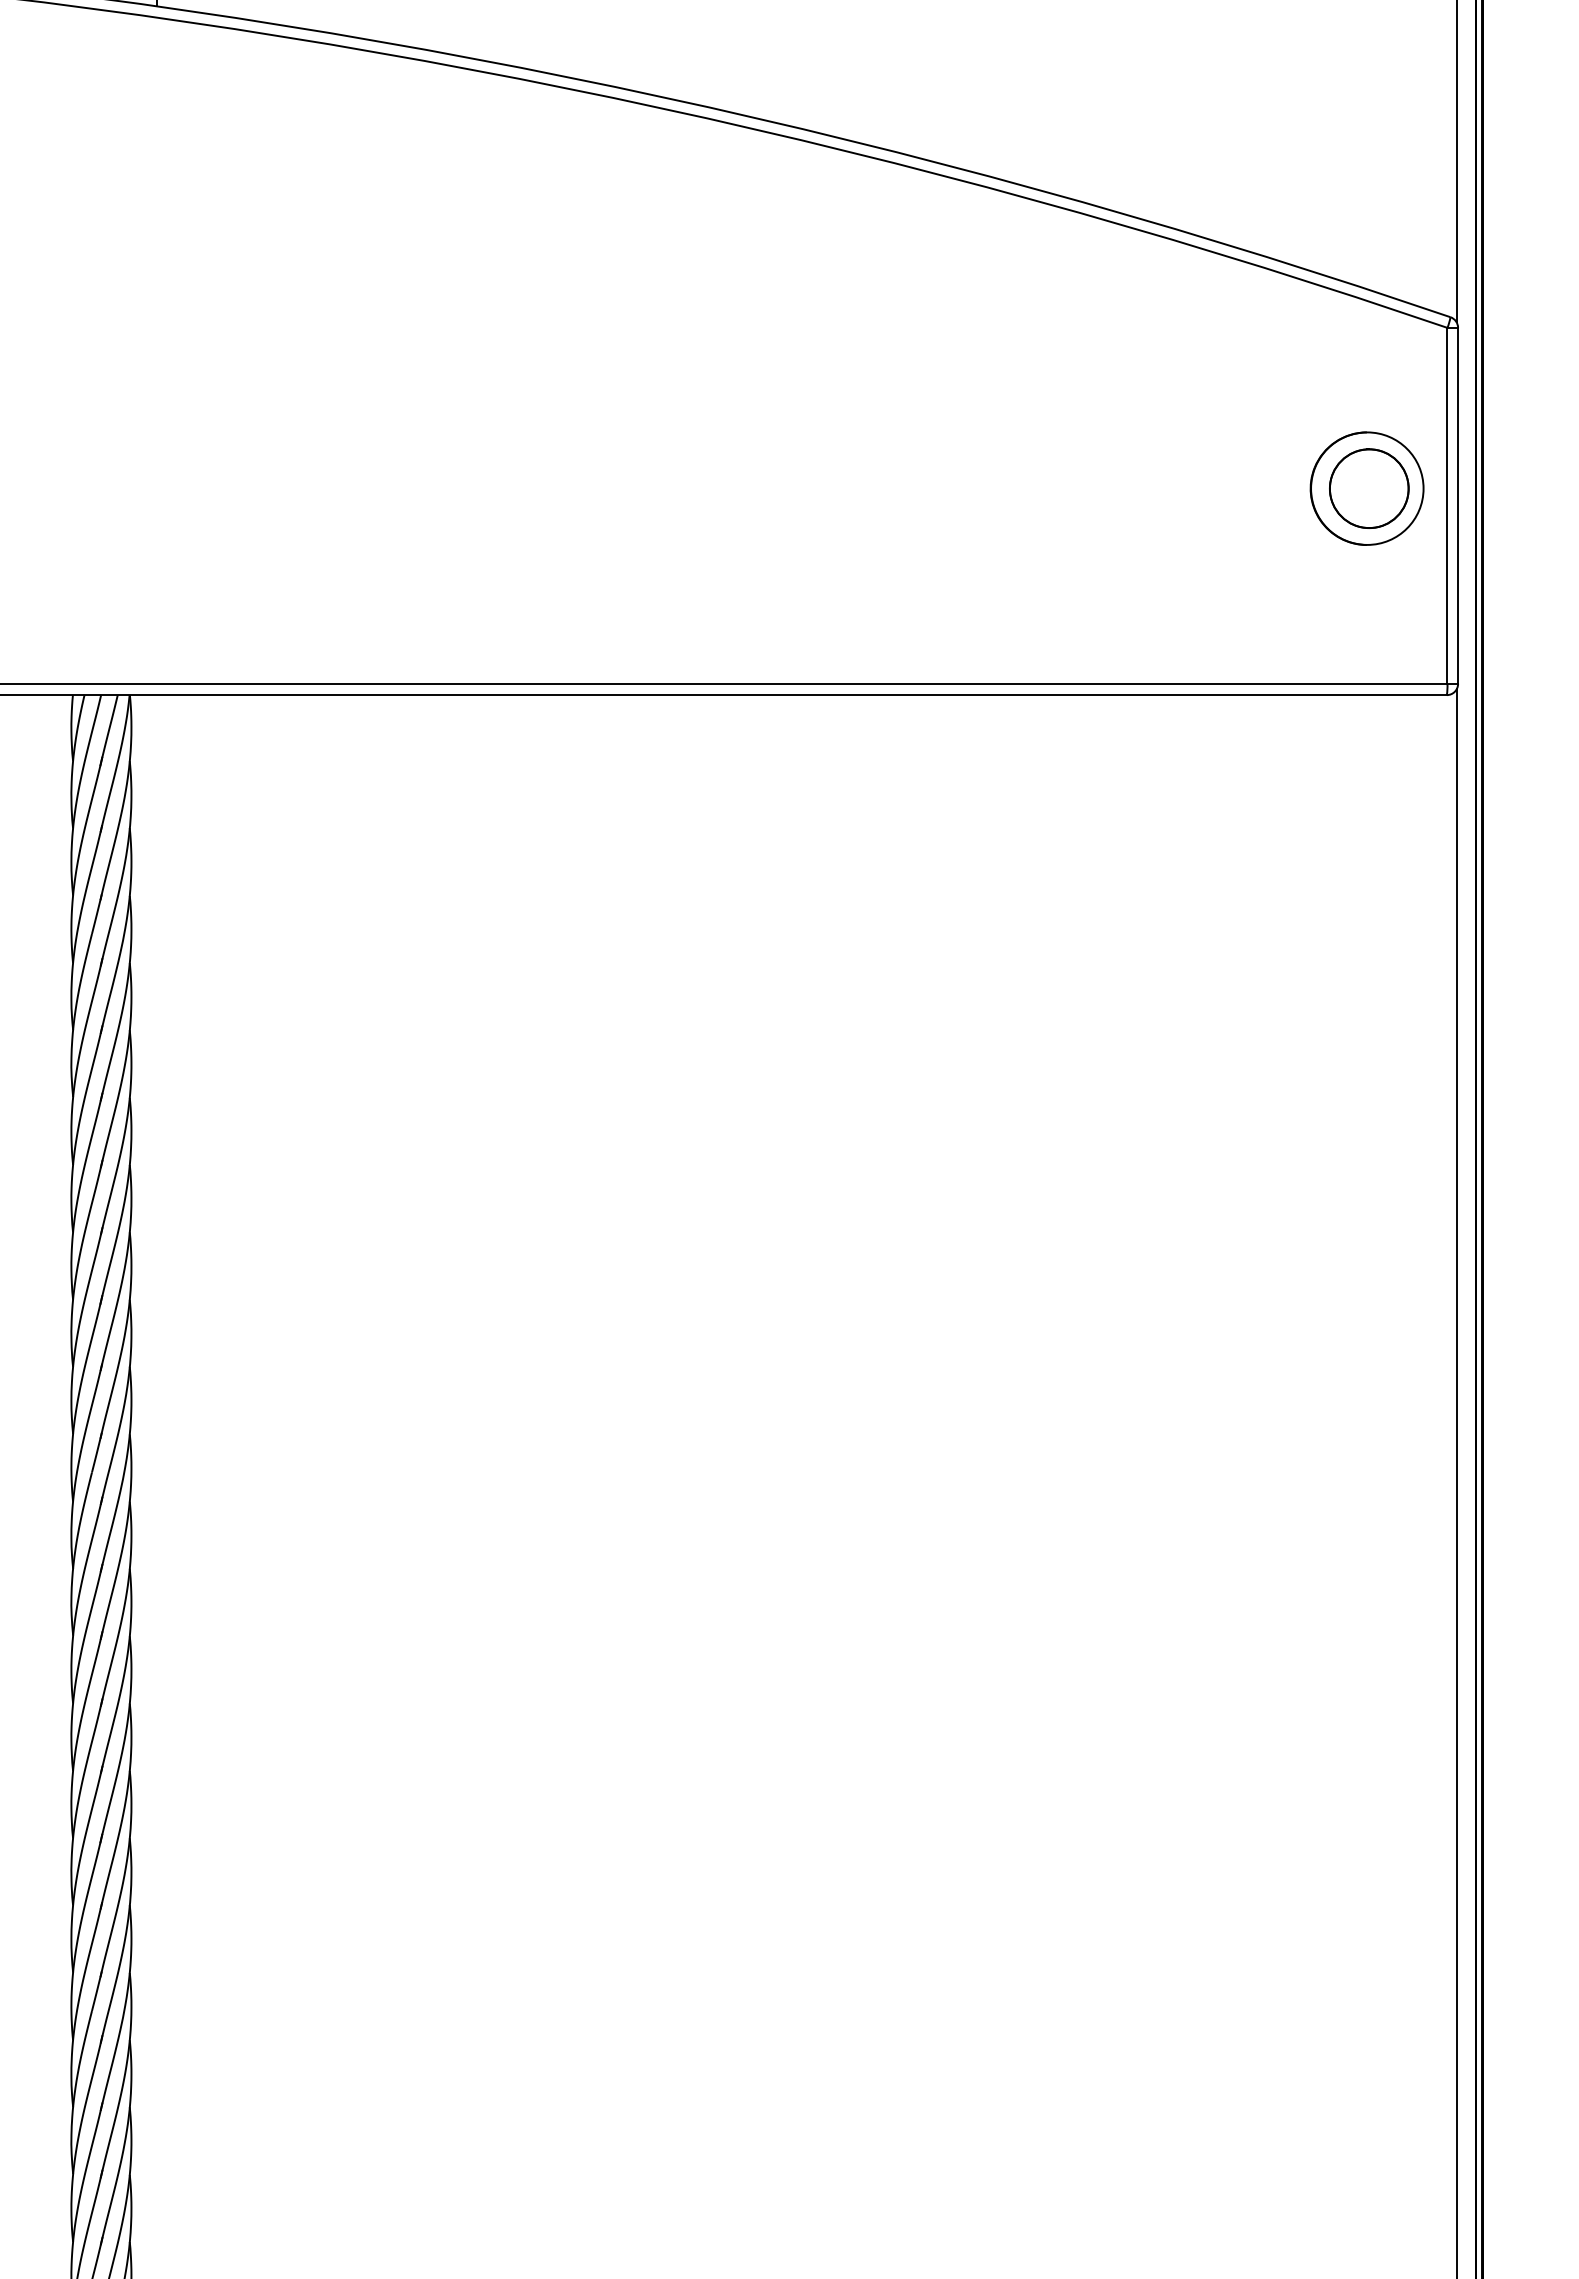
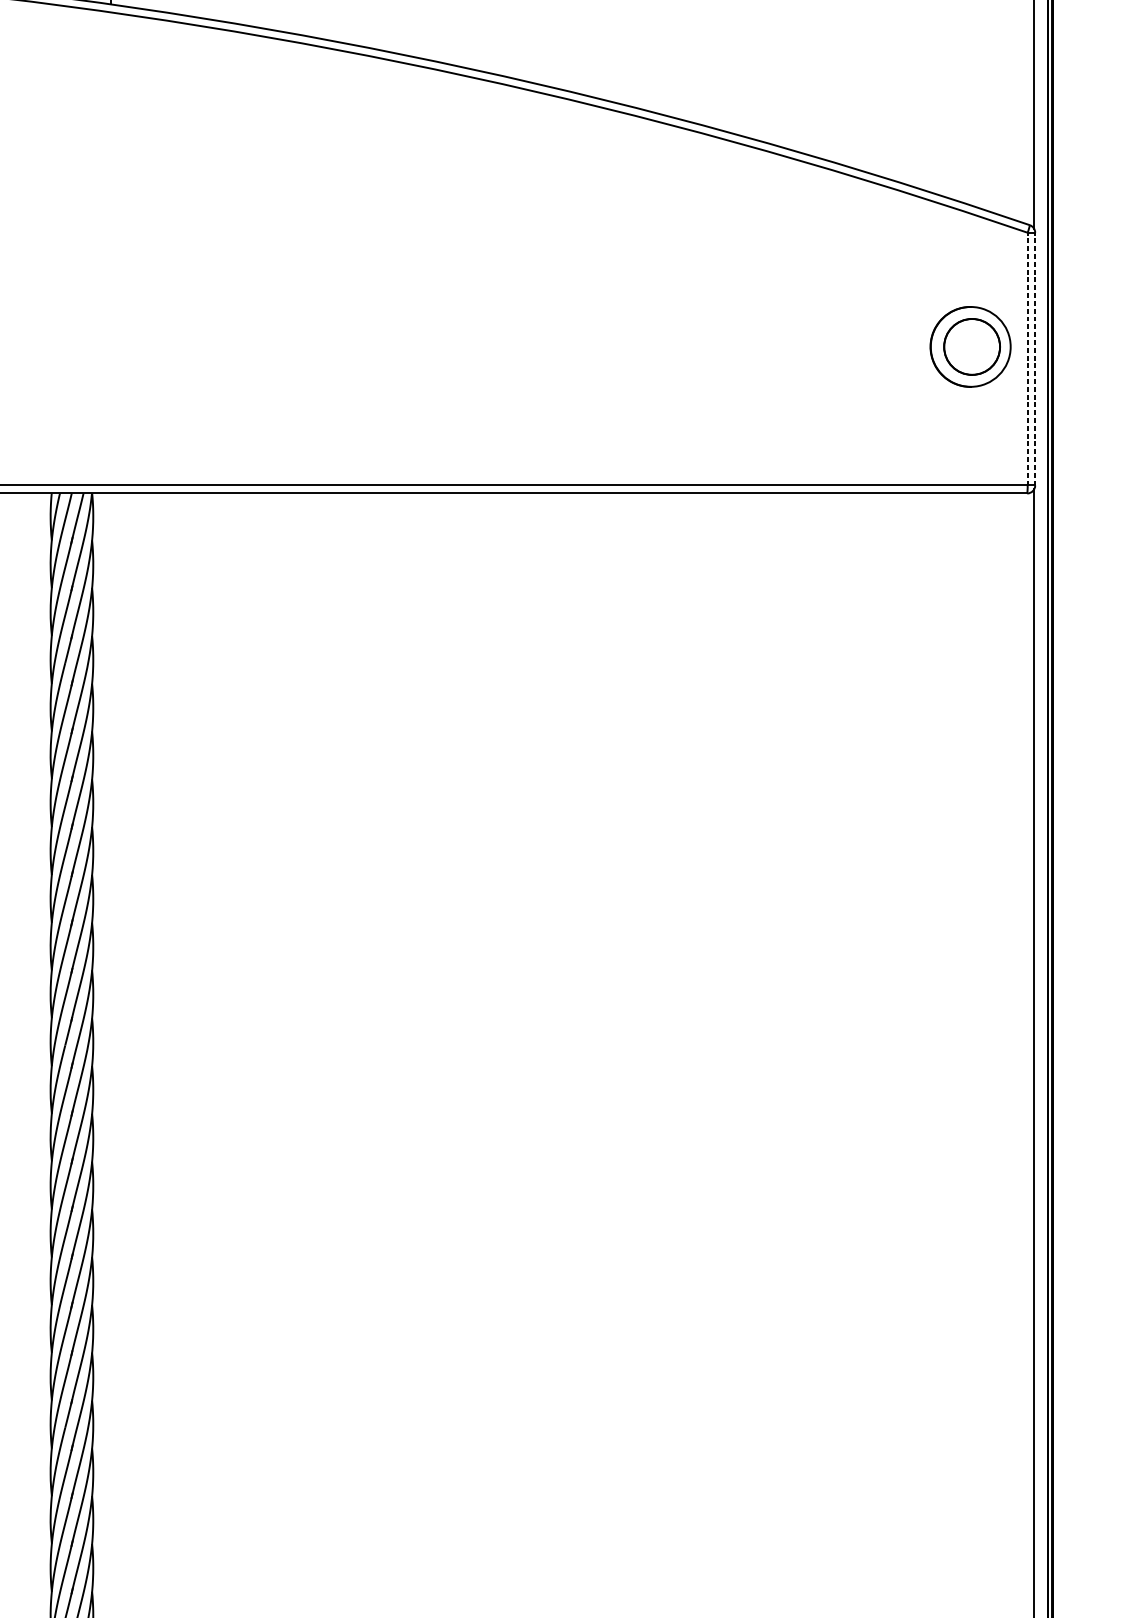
line: (1447, 505) -> (1027, 358), solid -> dashed
line: (1458, 505) -> (1035, 358), solid -> dashed

